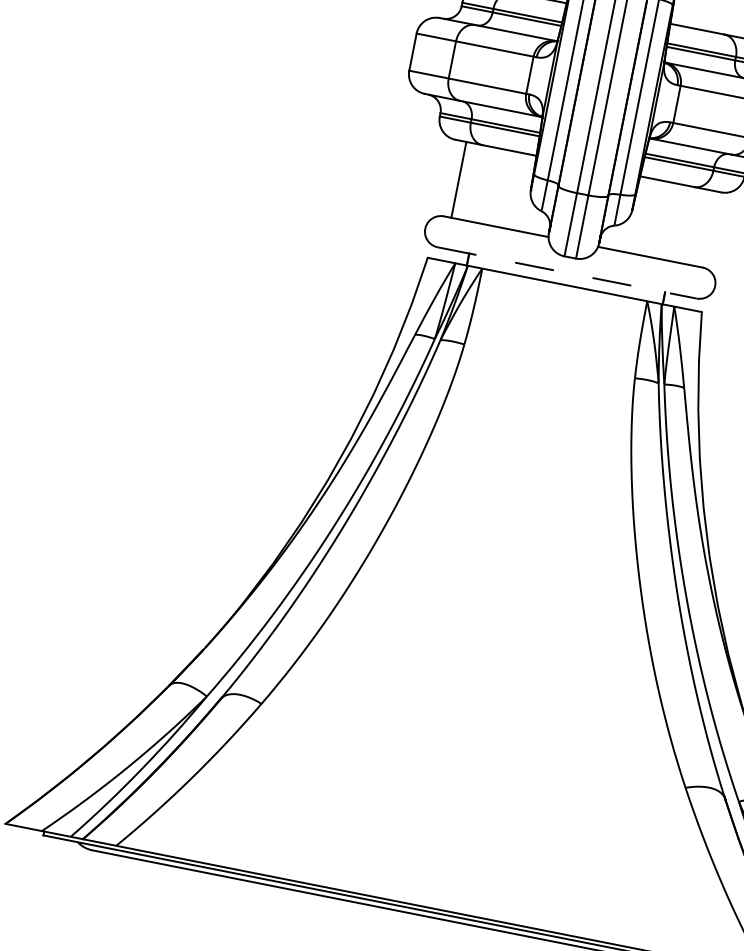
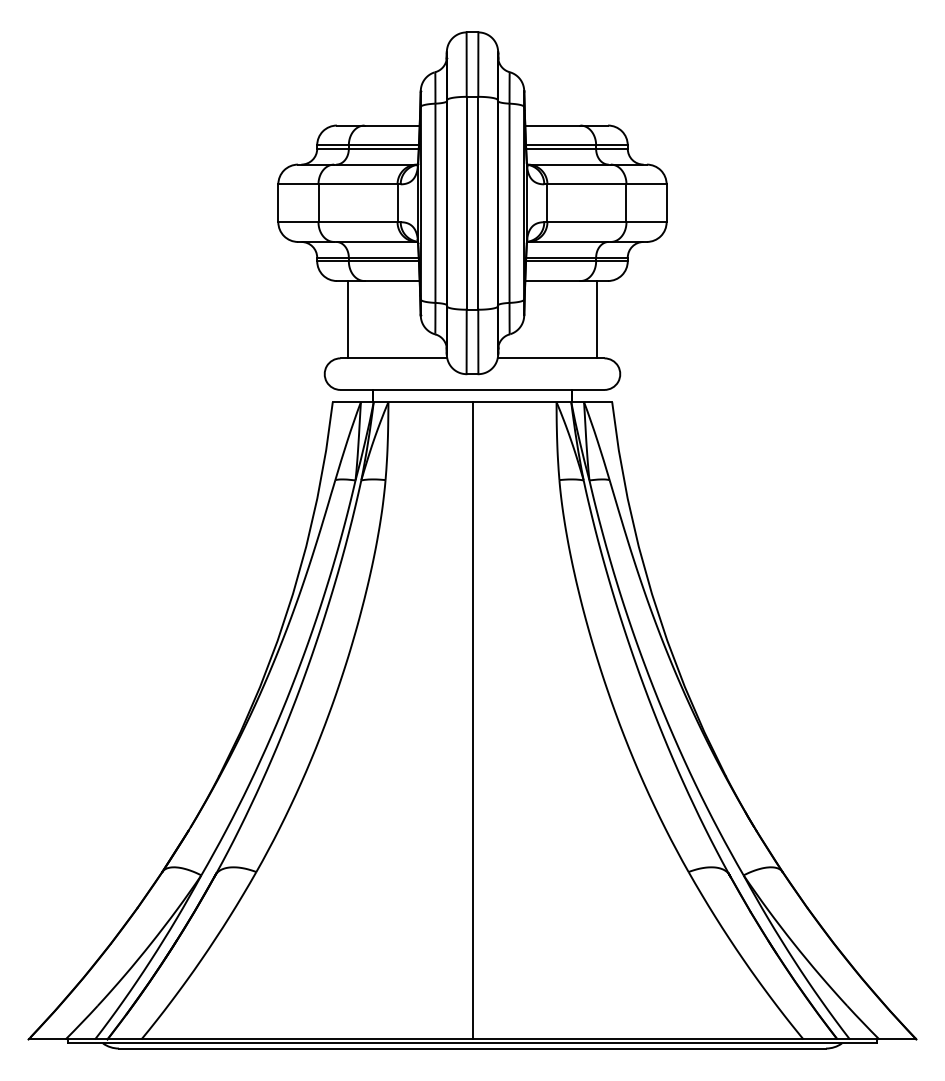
line: (702, 227) -> (596, 319), added
line: (567, 272) -> (472, 389), dashed -> solid
line: (502, 597) -> (472, 720), added

